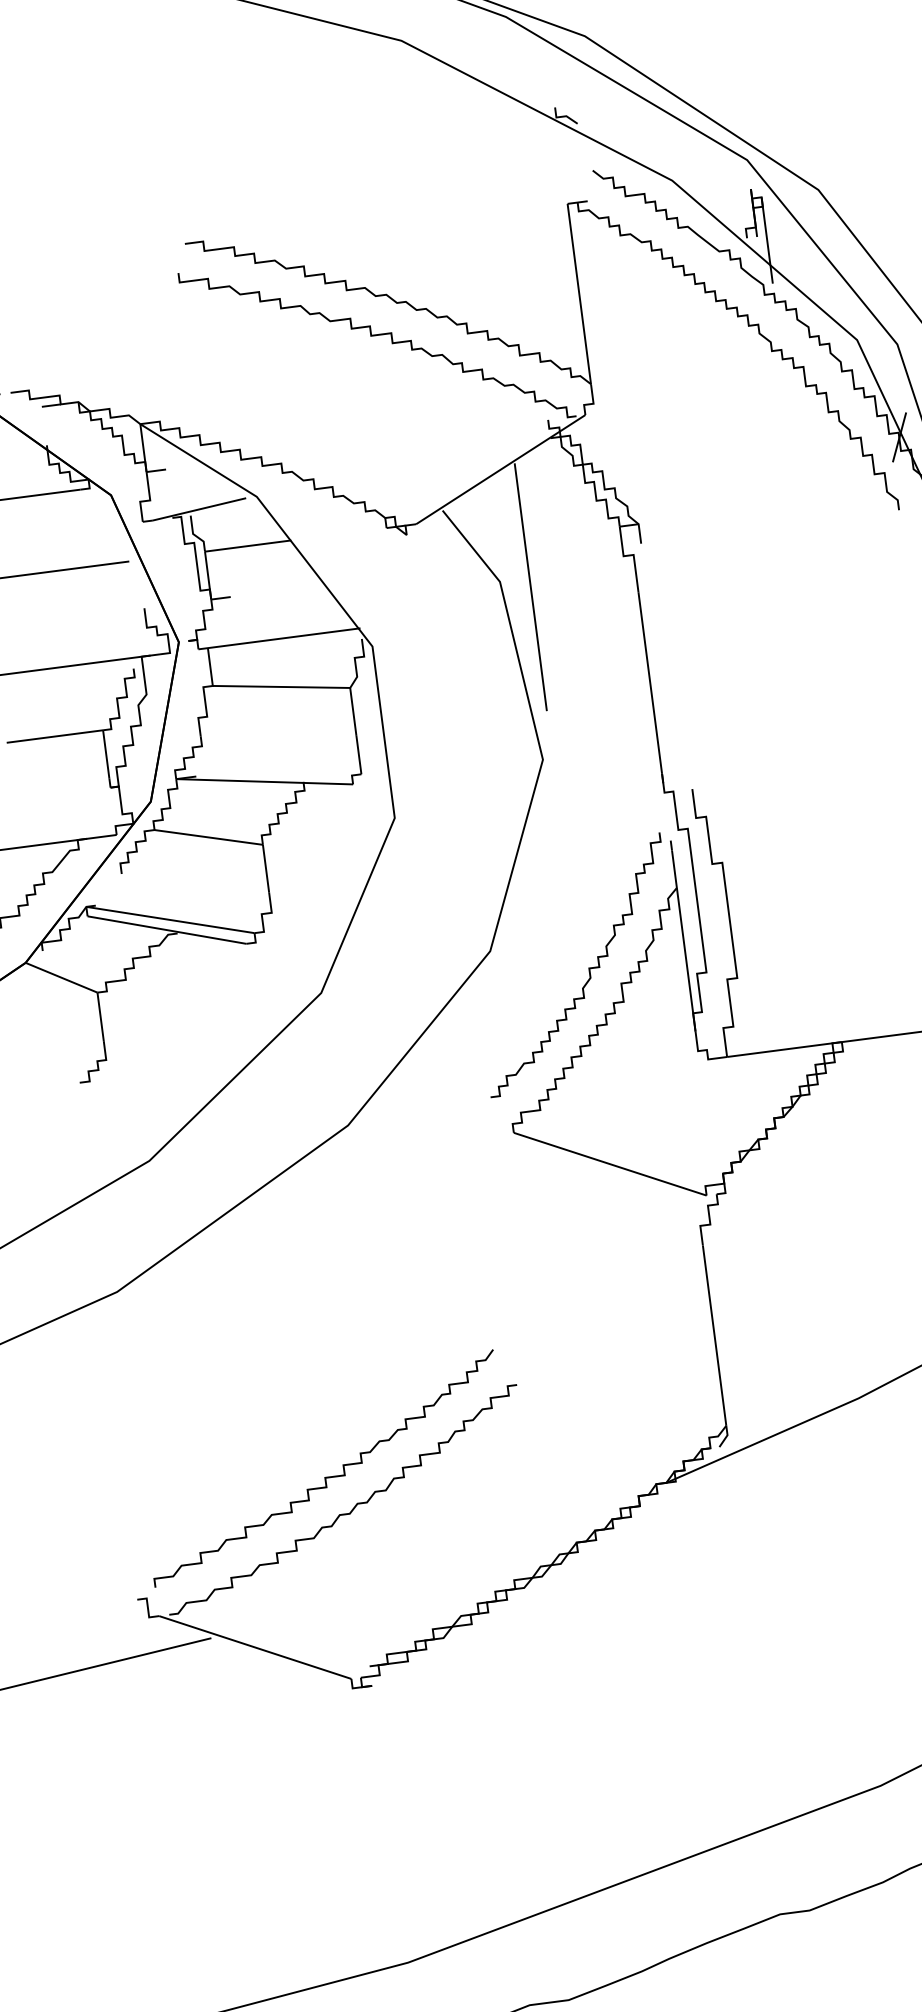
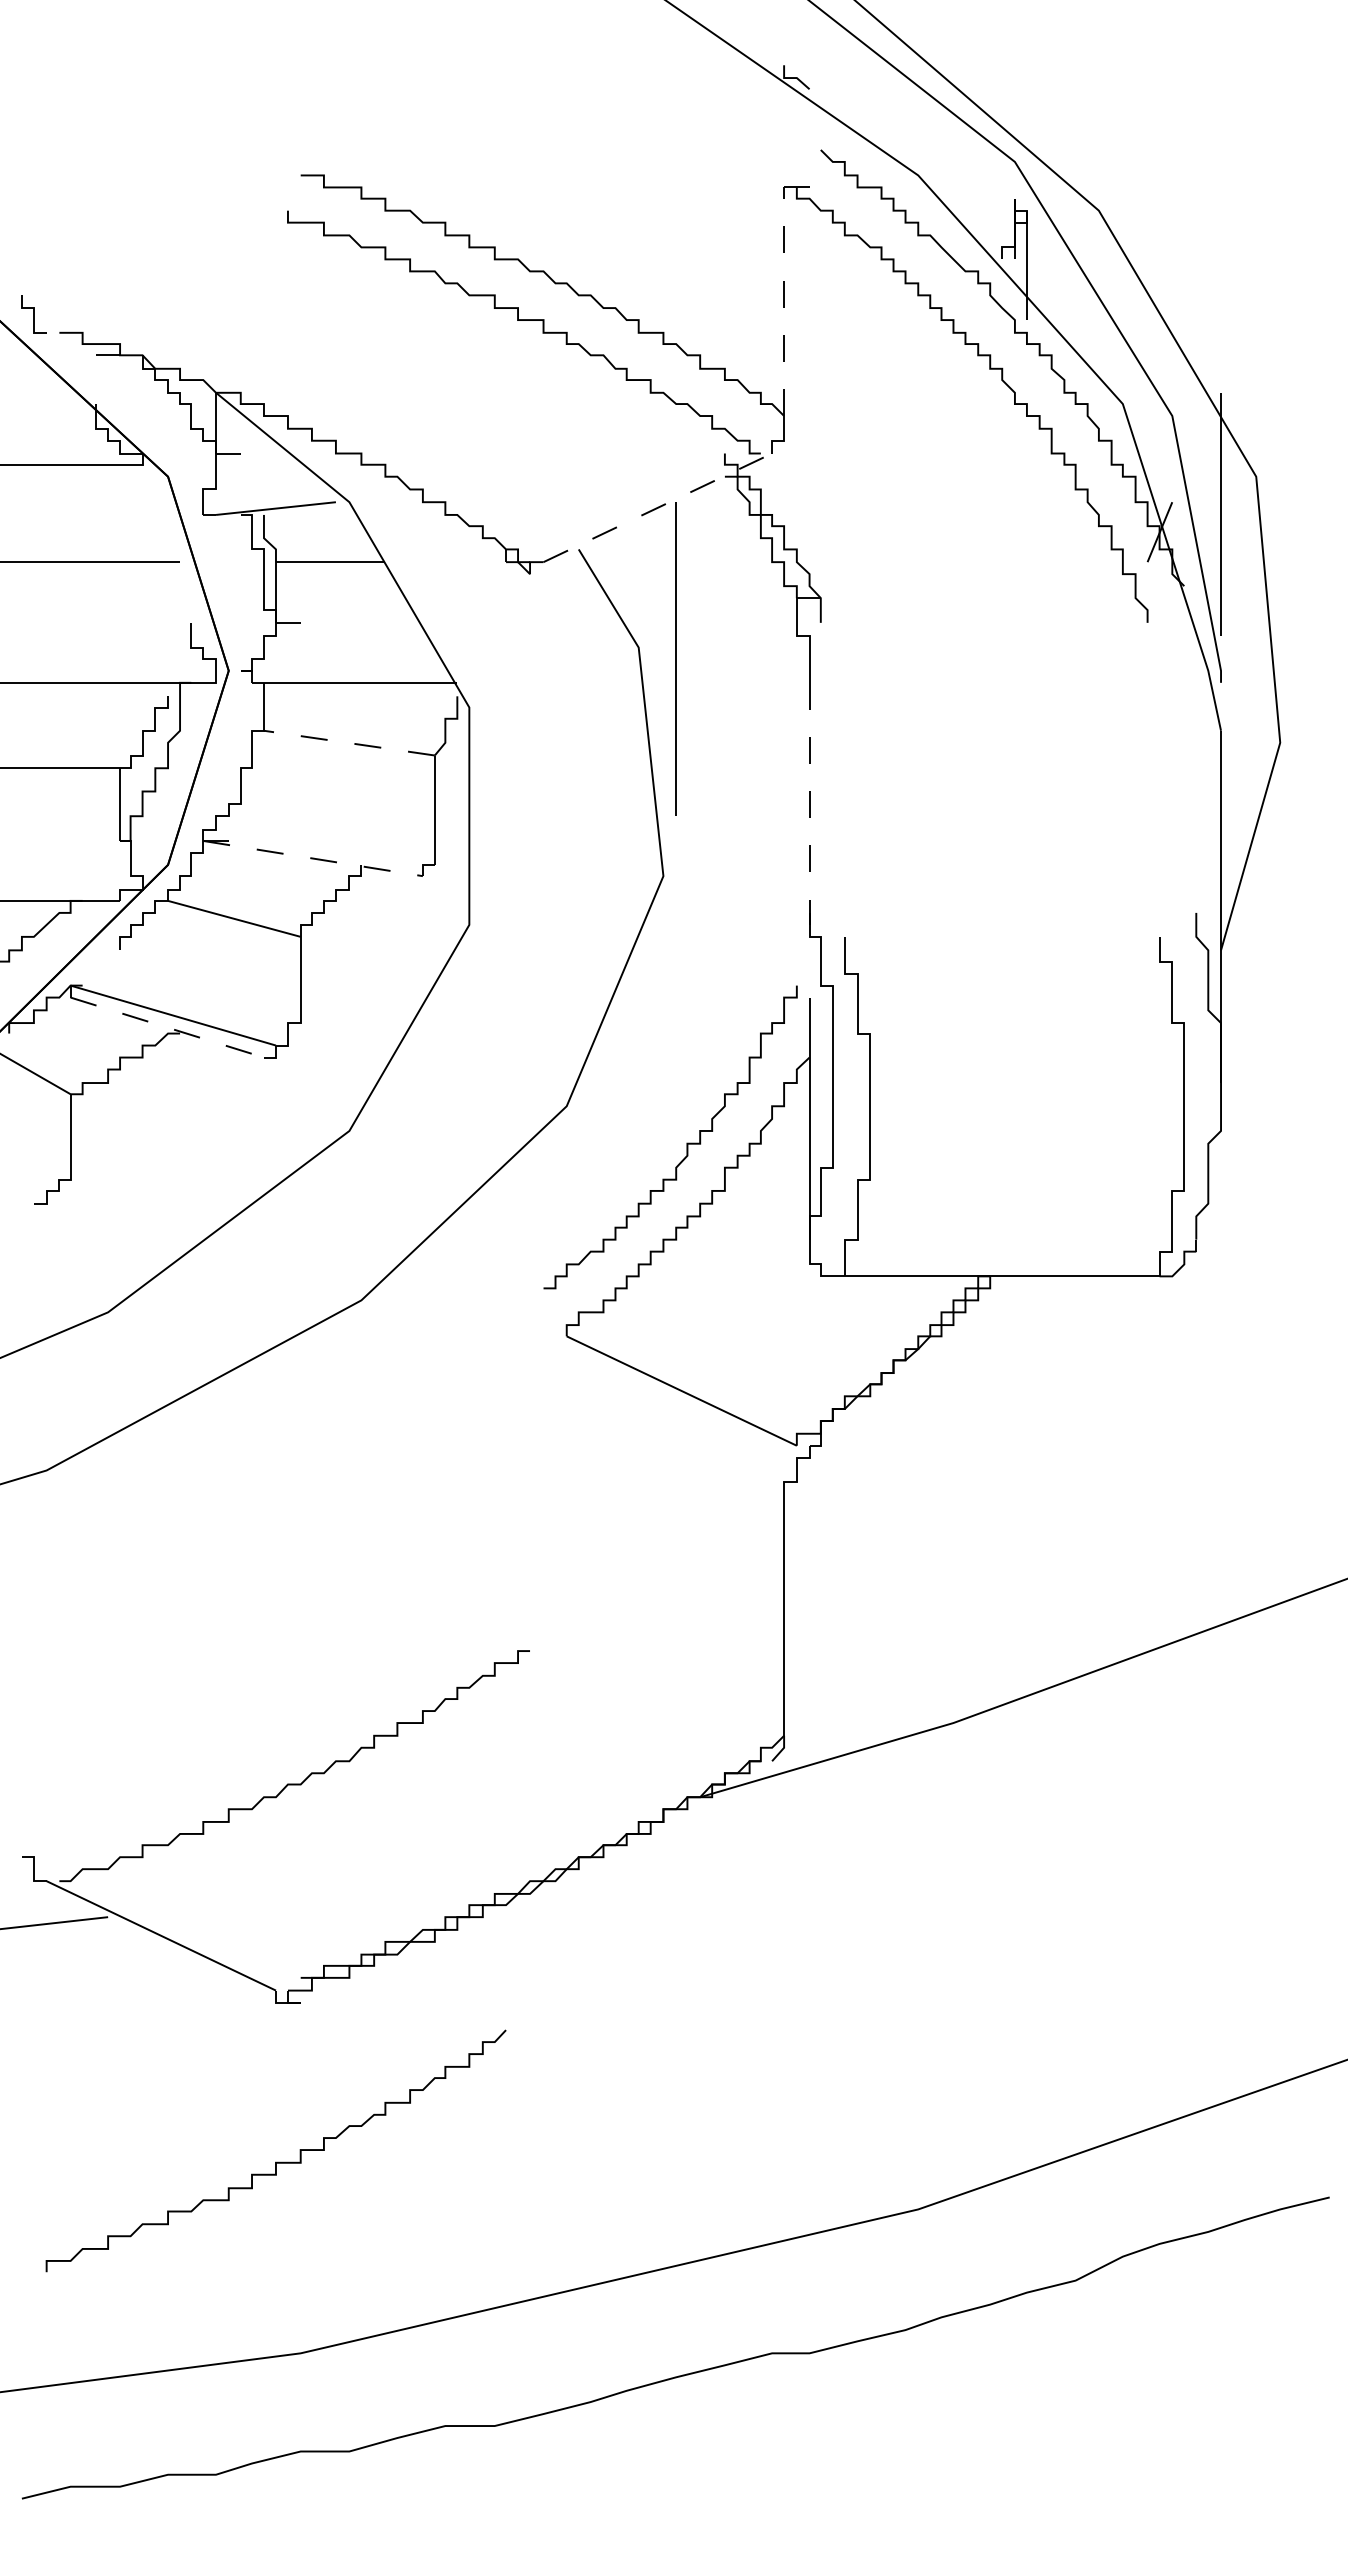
line: (579, 293) -> (784, 301), solid -> dashed
line: (500, 469) -> (657, 507), solid -> dashed
line: (650, 683) -> (809, 798), solid -> dashed
line: (280, 687) -> (348, 743), solid -> dashed
line: (264, 781) -> (313, 858), solid -> dashed
line: (167, 930) -> (167, 1027), solid -> dashed
curve: (324, 1476) -> (275, 2161), moved

